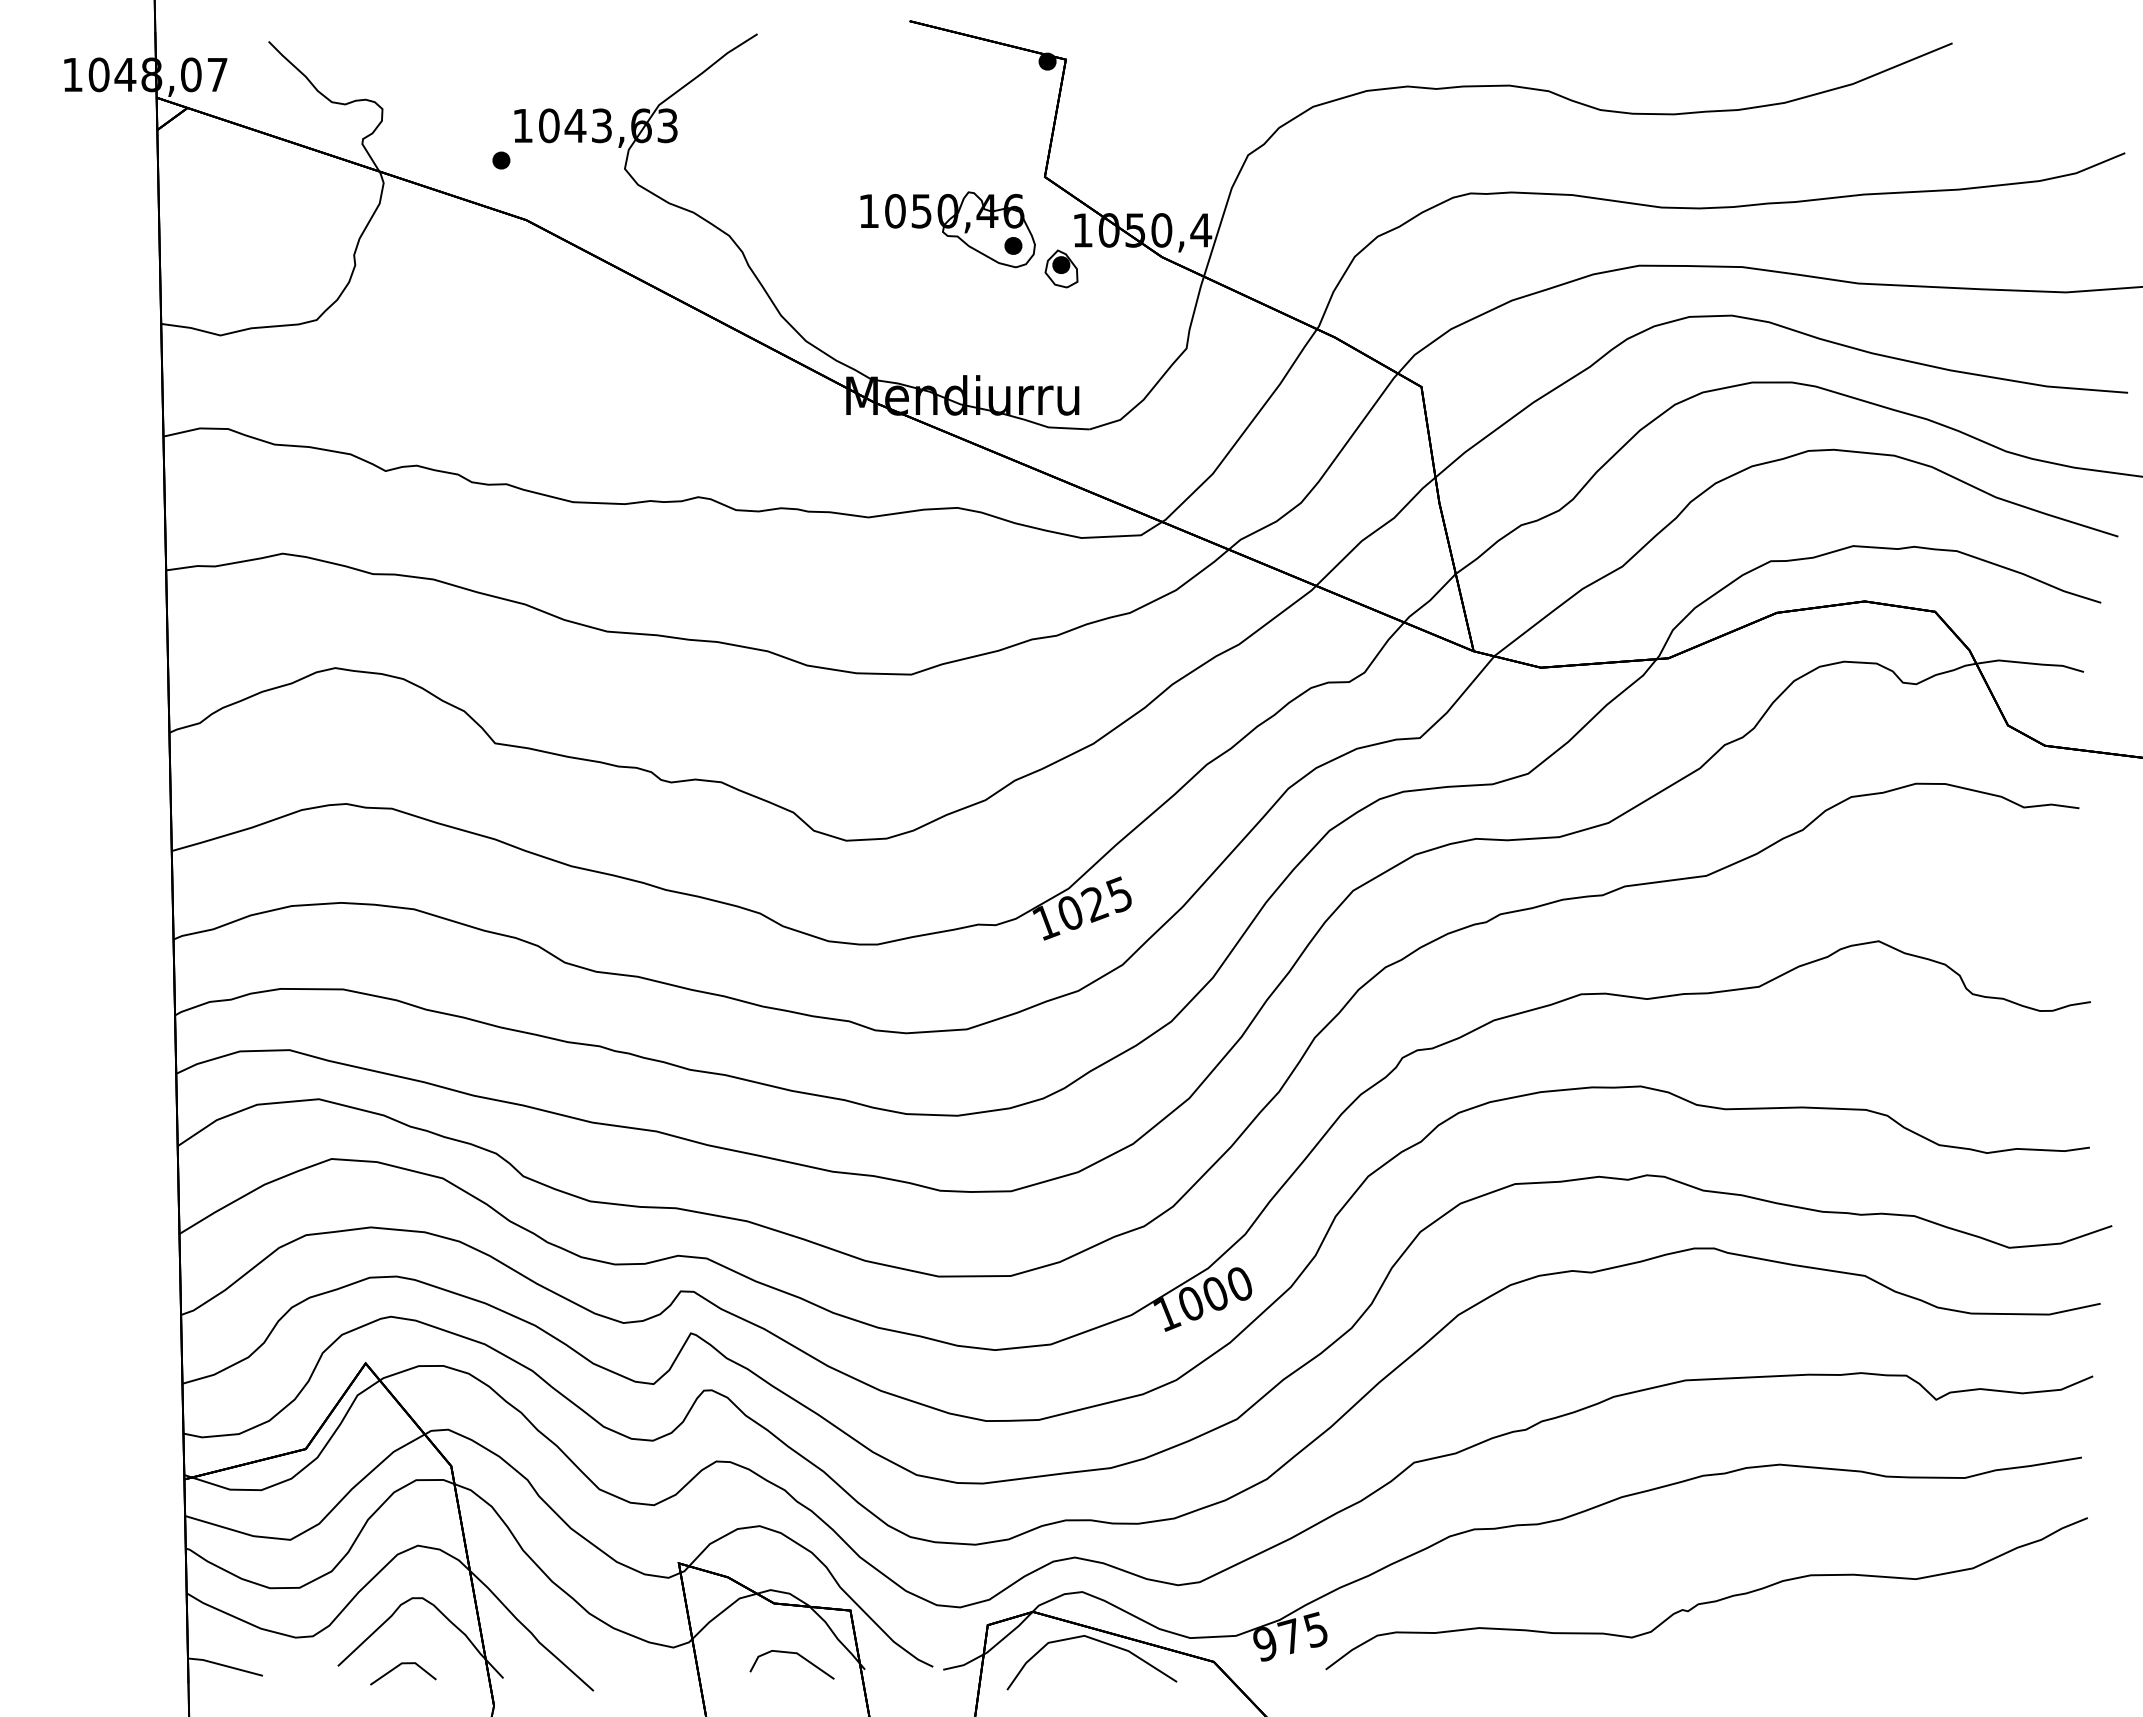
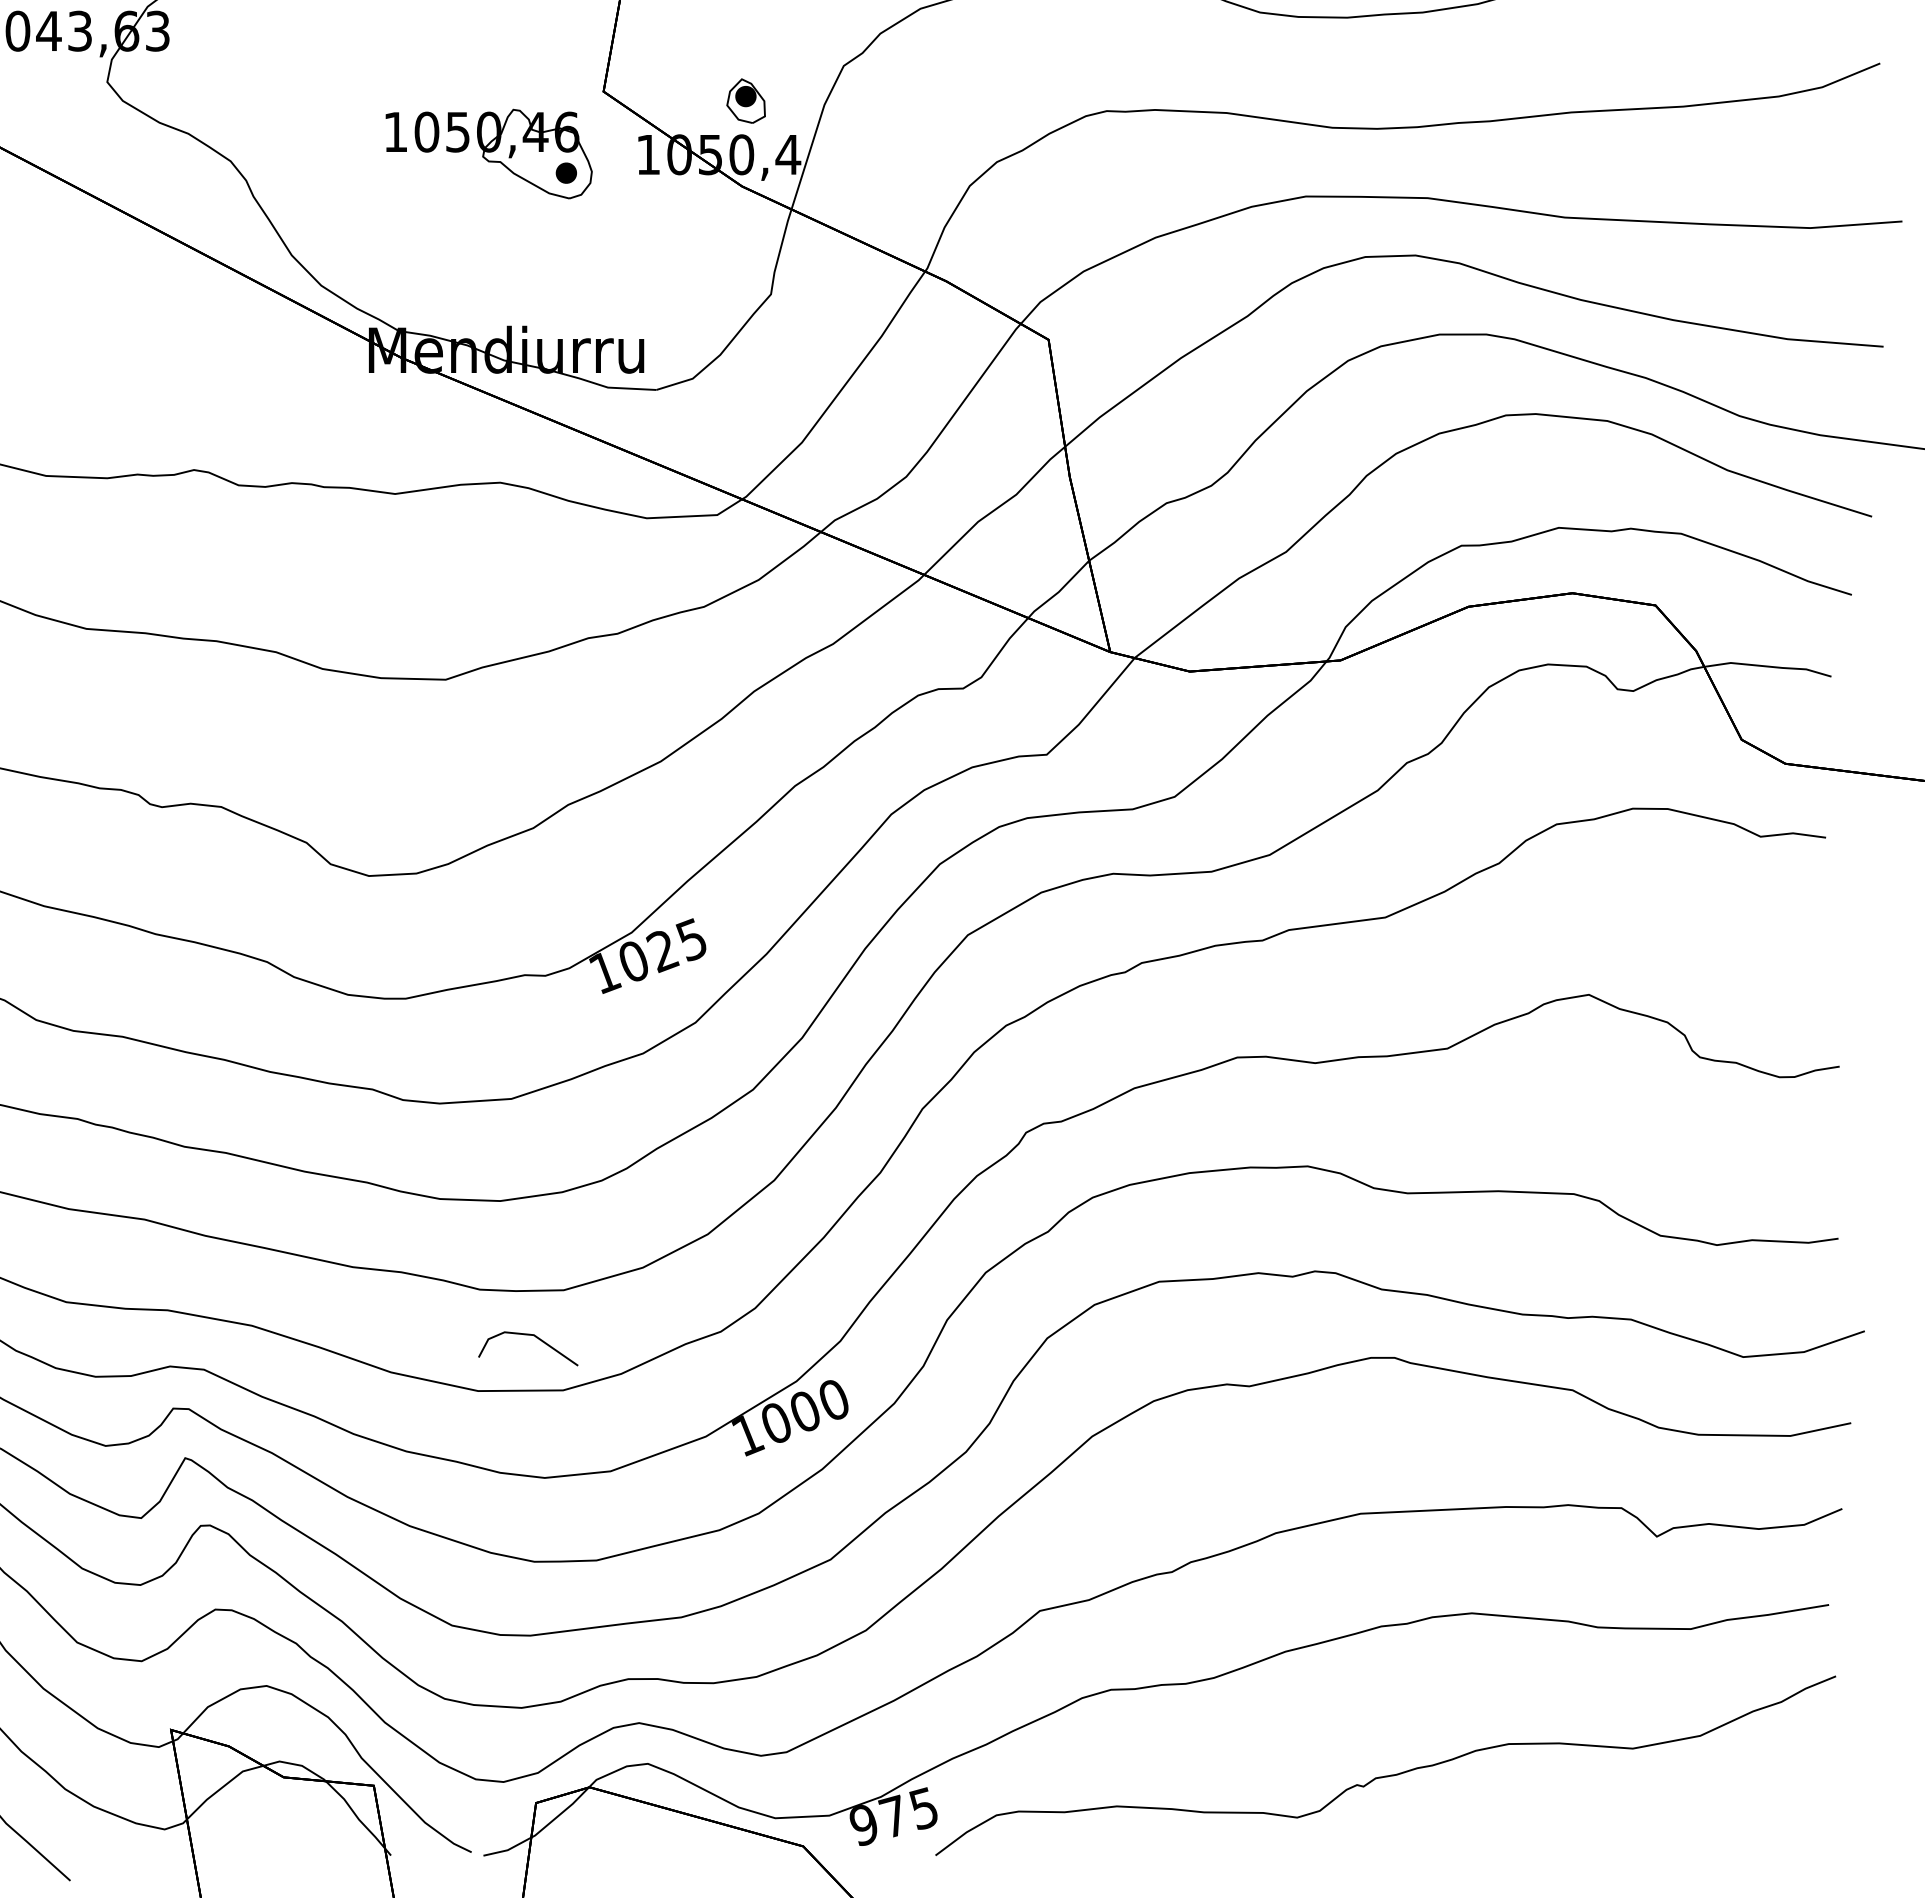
part: (1061, 268) -> (746, 100), moved
curve: (1097, 1641) -> (665, 1822), removed
line: (791, 1653) -> (527, 1335), moved

